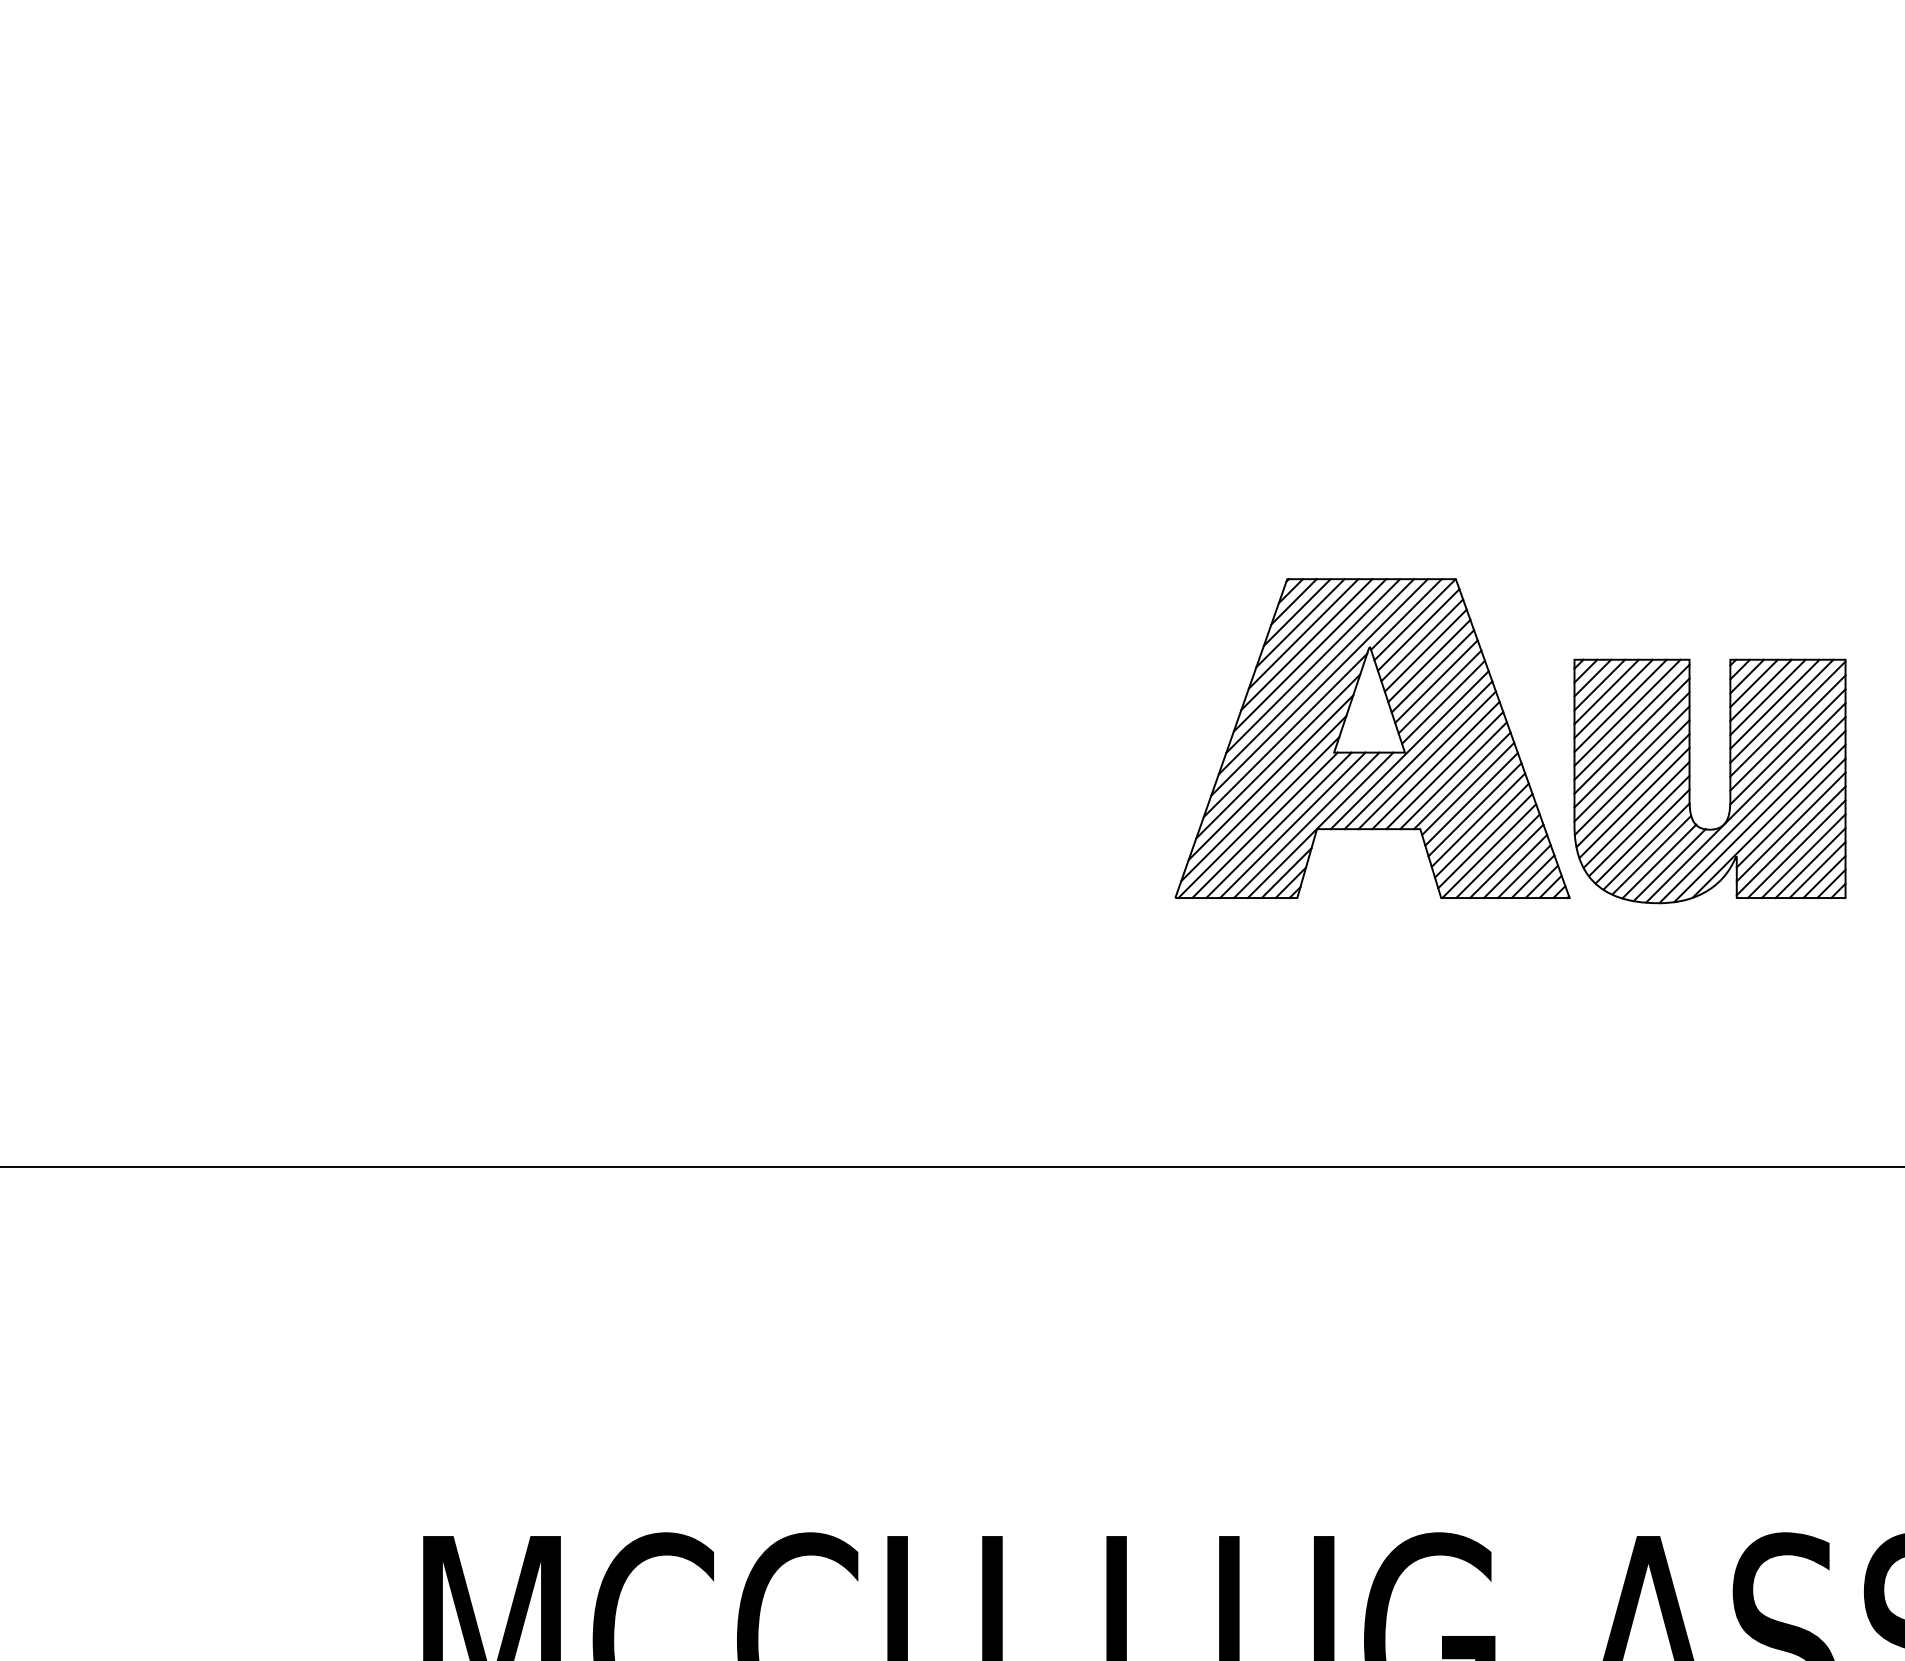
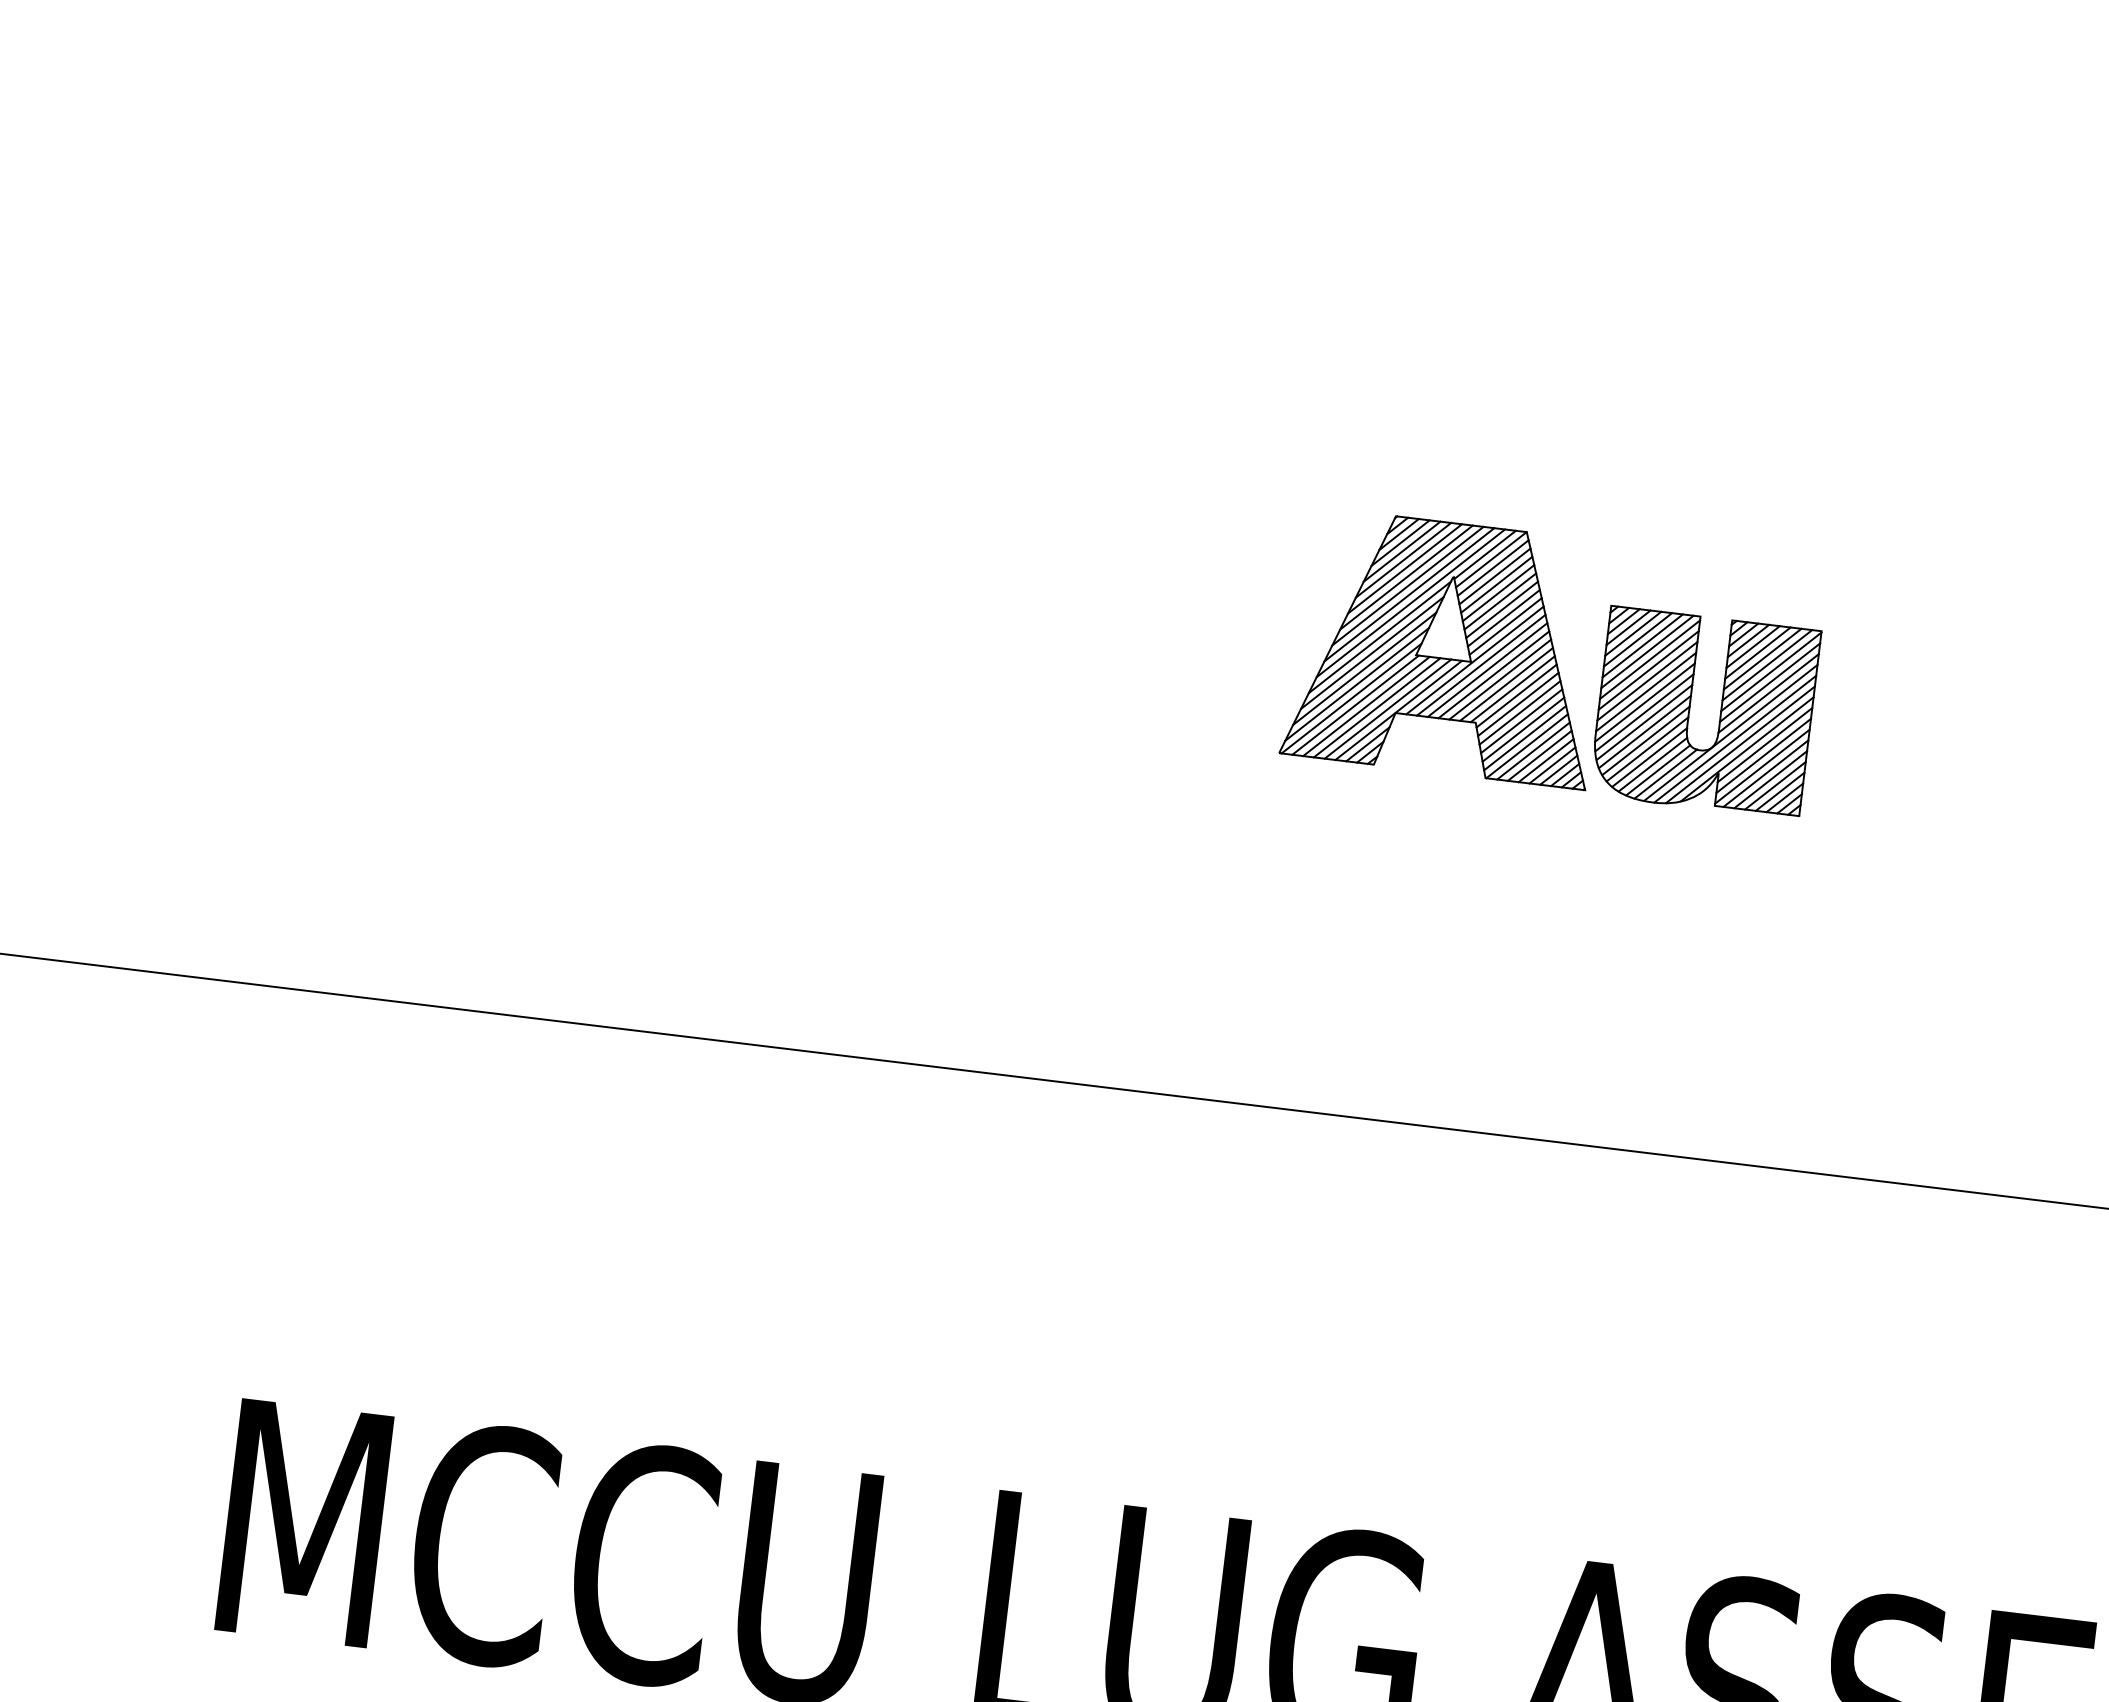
part: (1510, 741) -> (1553, 663), size x0.7

